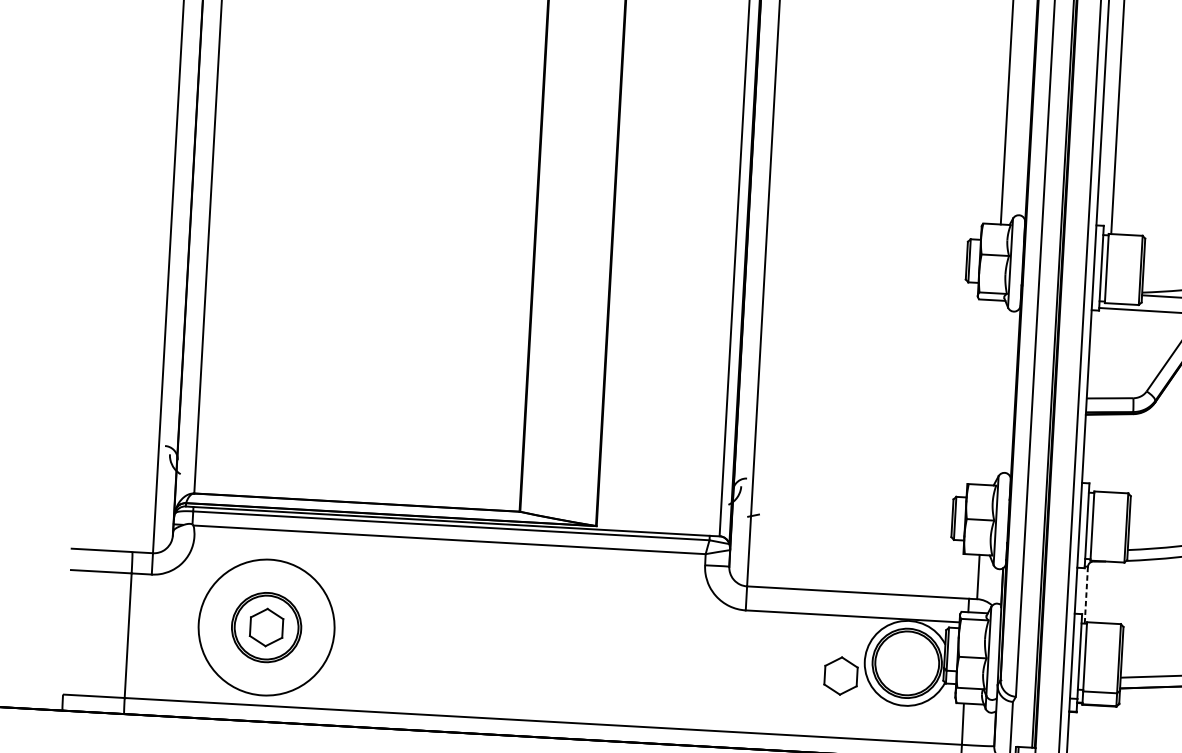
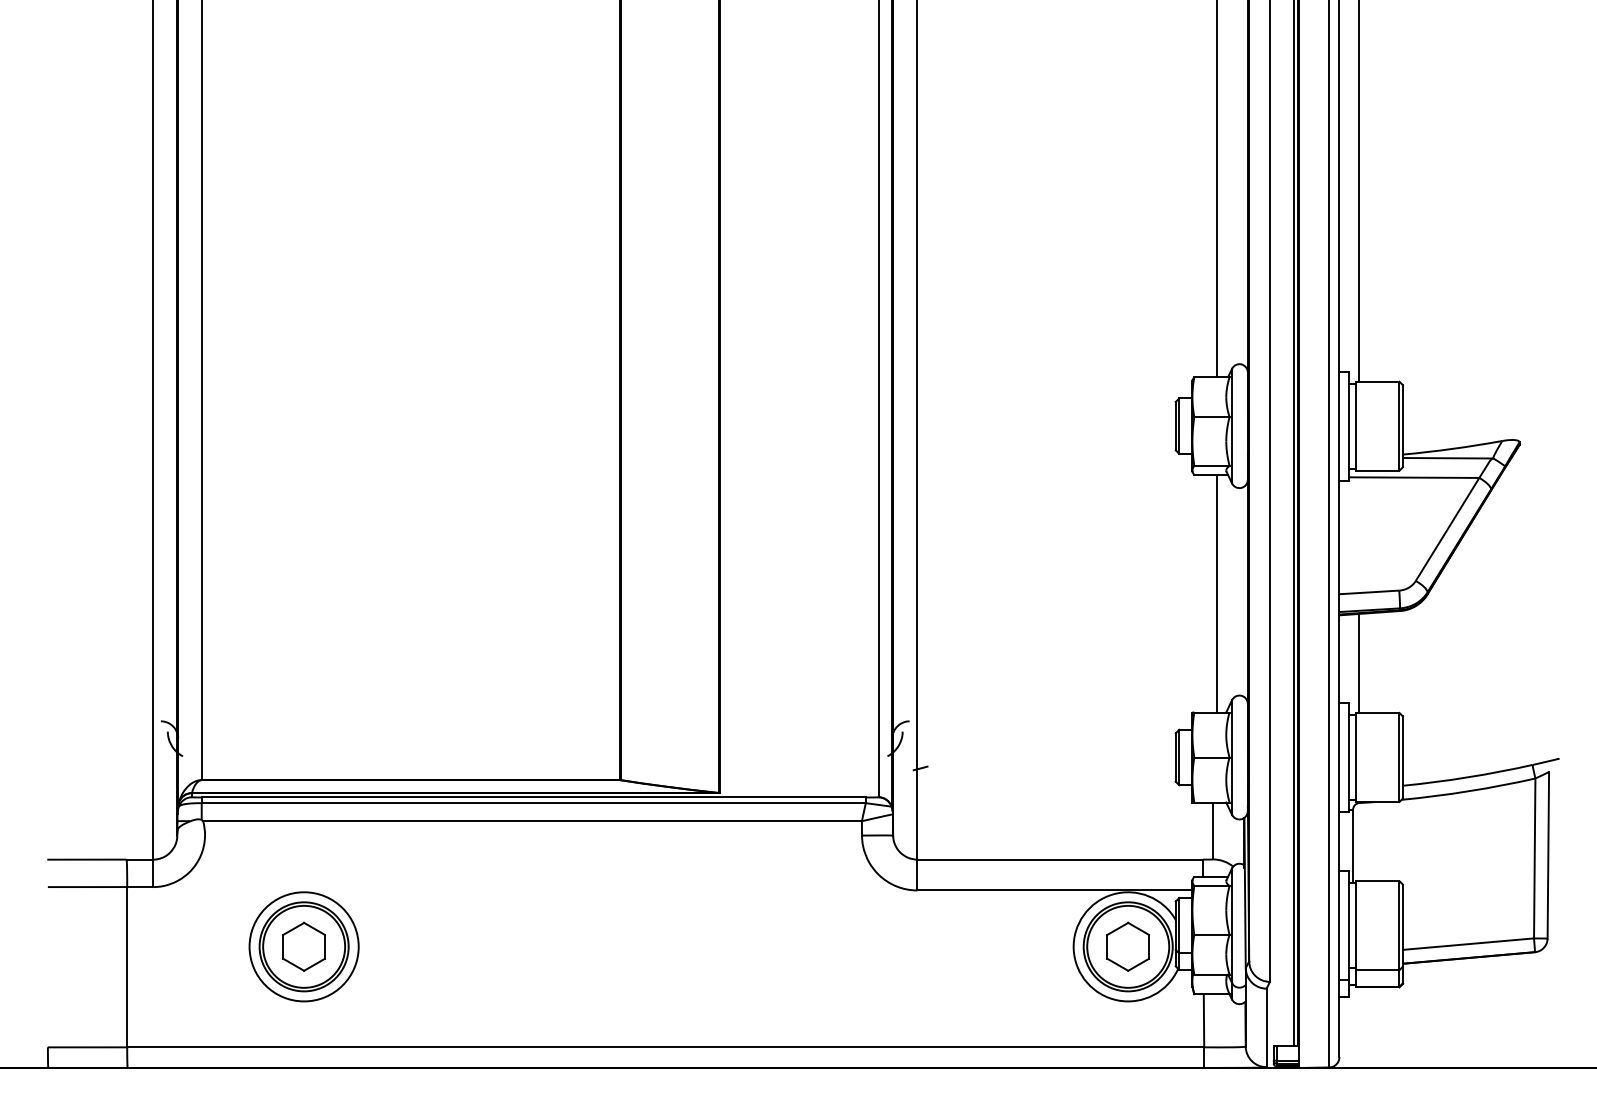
line: (991, 392) -> (1216, 593), added
line: (1099, 452) -> (1359, 662), added
line: (1086, 595) -> (1353, 846), dashed -> solid
circle: (266, 627) -> (303, 946), size x0.62
part: (841, 675) -> (1128, 946), moved

